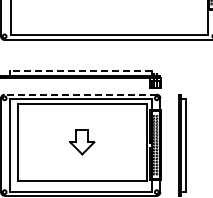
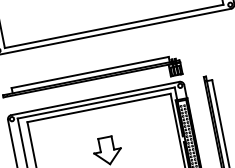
line: (80, 71) -> (90, 72), dashed -> solid
line: (80, 94) -> (95, 98), dashed -> solid

